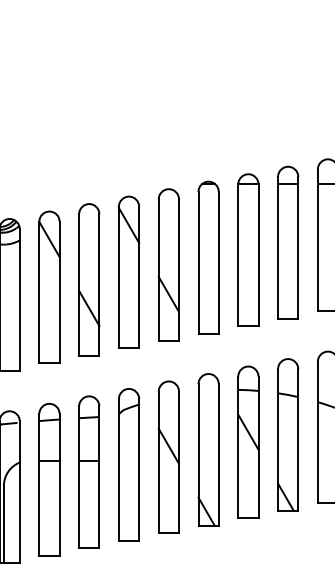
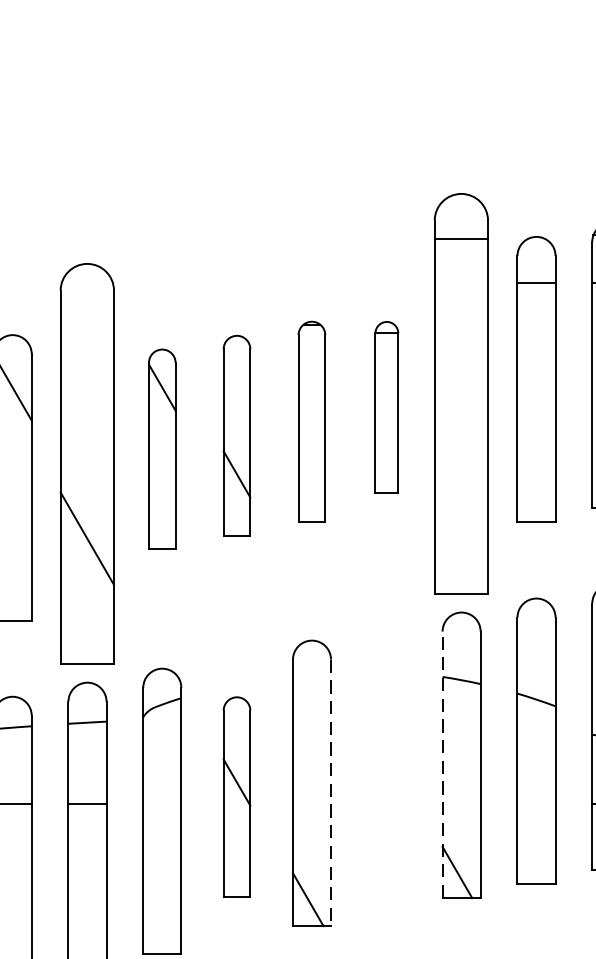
part: (288, 242) -> (462, 393), size x1.4
part: (248, 249) -> (386, 406), size x0.6
part: (208, 257) -> (311, 421), size x0.7
part: (168, 264) -> (236, 434), size x0.7
part: (128, 271) -> (161, 447), size x0.7
part: (89, 279) -> (87, 462), size x1.4
line: (278, 440) -> (443, 765), solid -> dashed
part: (248, 441) -> (386, 767), removed
line: (218, 454) -> (330, 792), solid -> dashed
part: (168, 456) -> (236, 795), size x0.7

